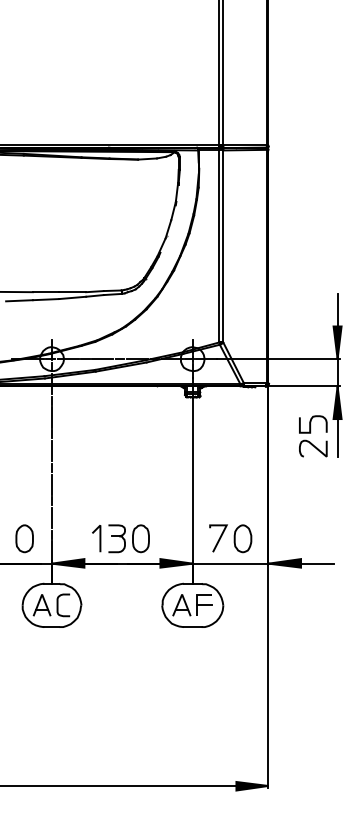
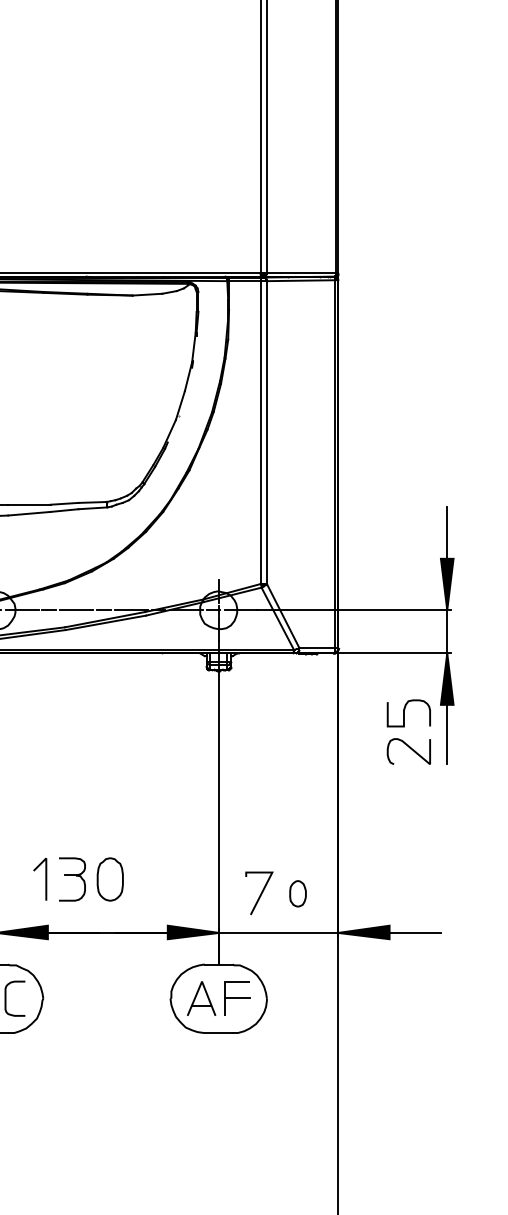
part: (120, 538) -> (77, 879), moved
part: (242, 538) -> (297, 893), size x0.6

